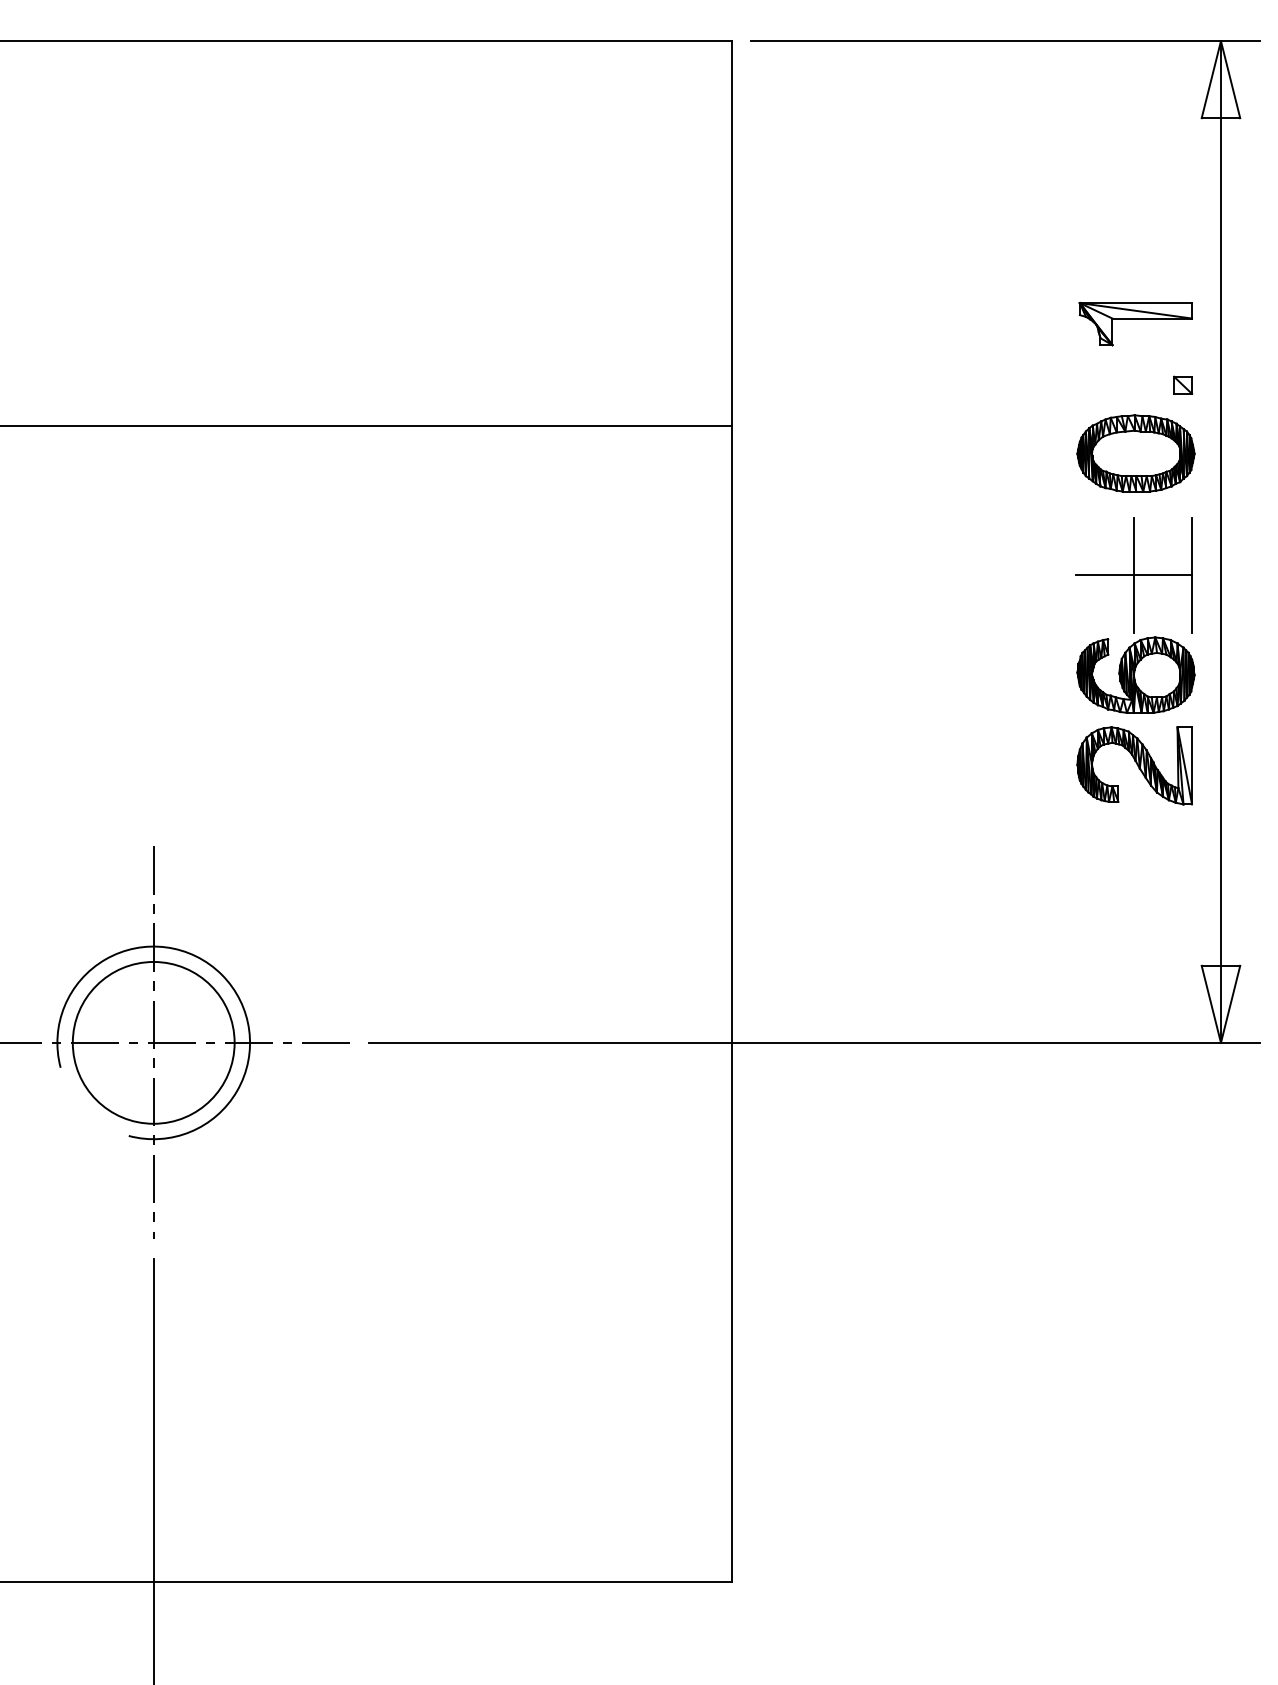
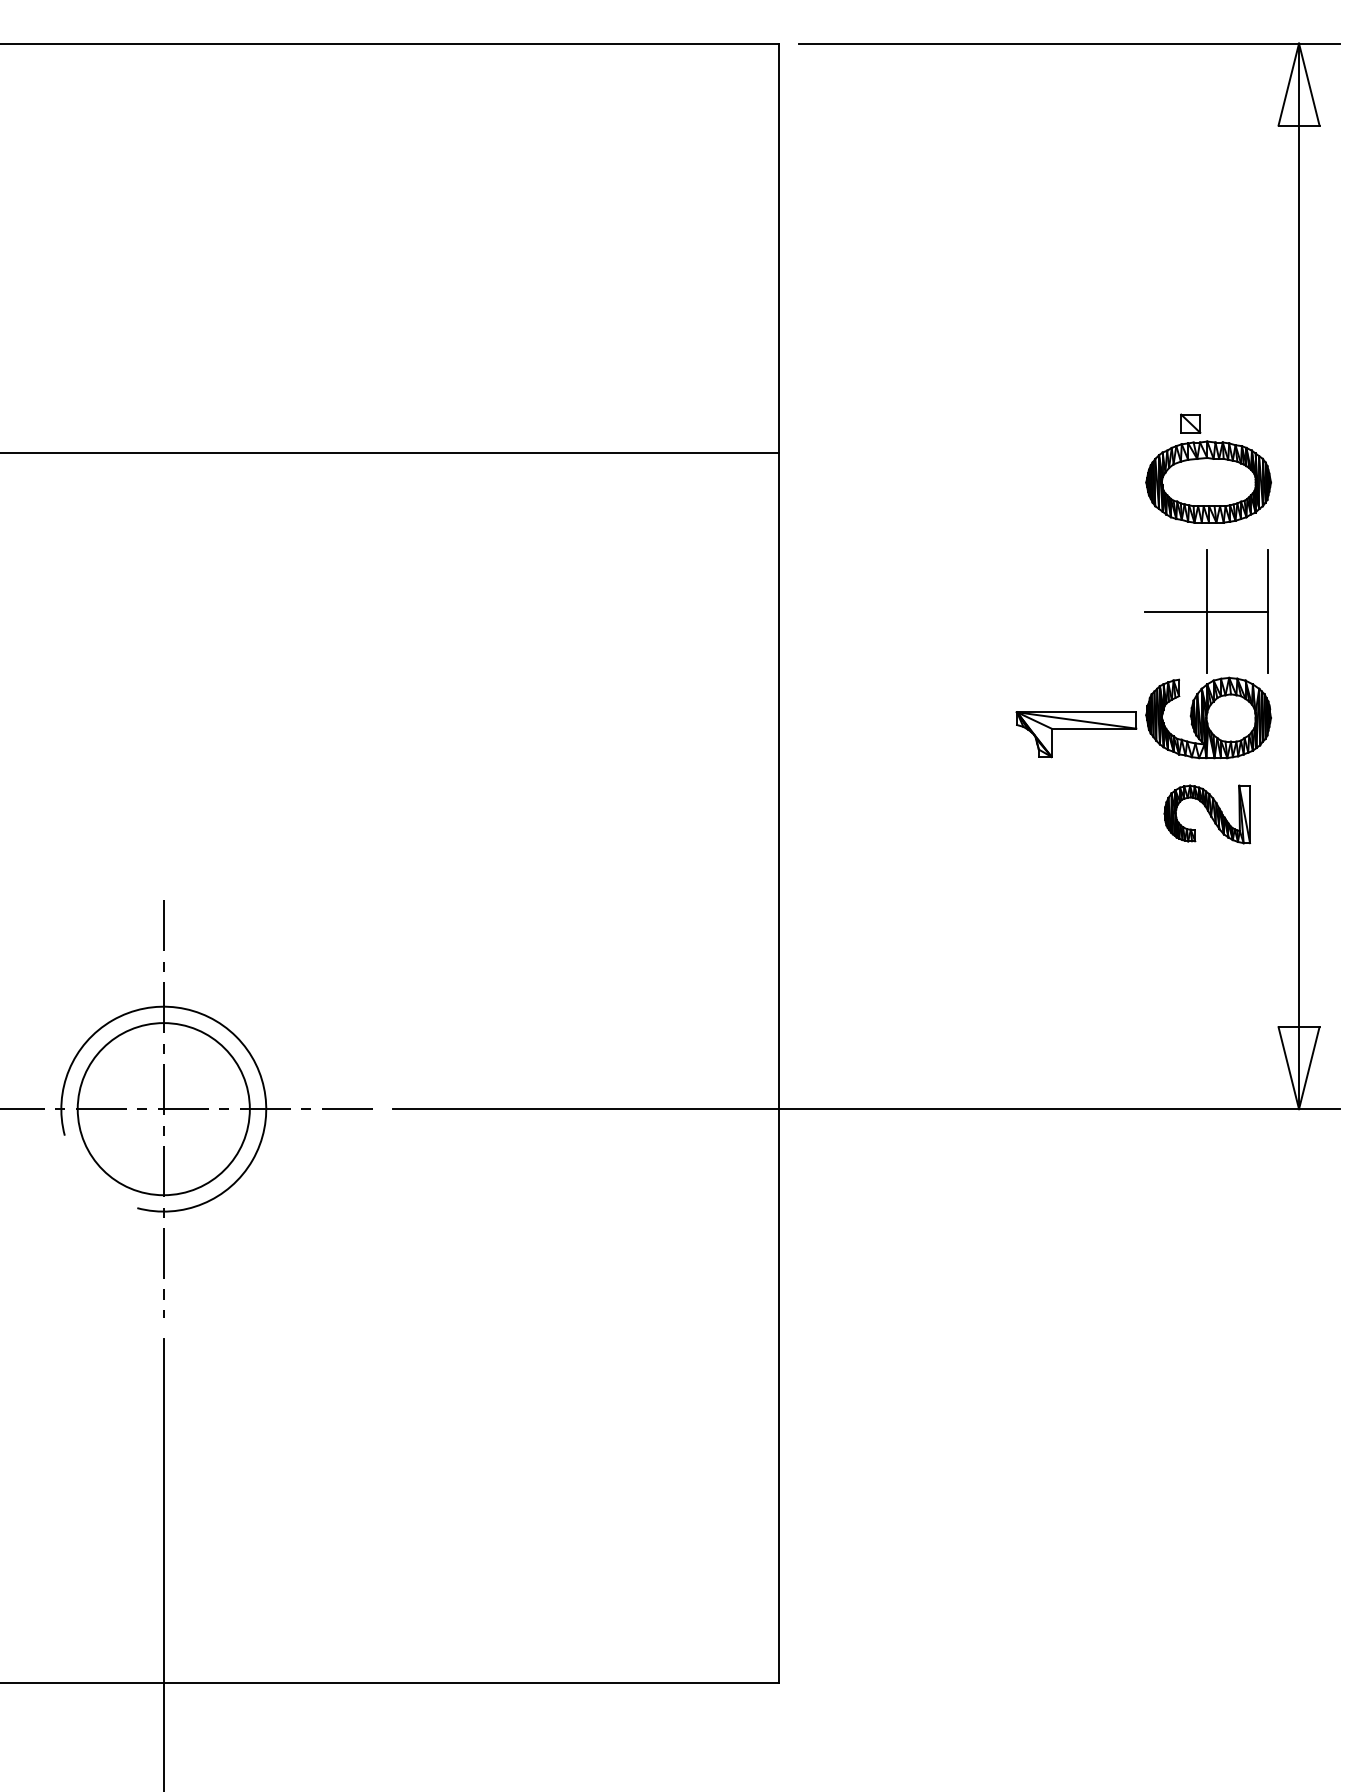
part: (1135, 324) -> (1076, 734), moved
part: (1182, 385) -> (1190, 423), moved
part: (1134, 765) -> (1207, 814), size x0.7

